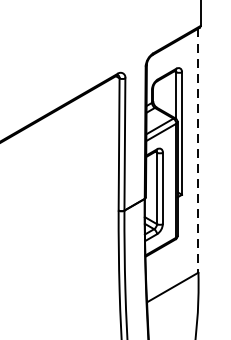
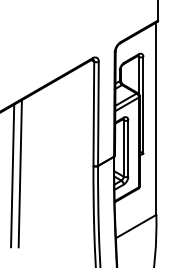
line: (198, 151) -> (156, 119), dashed -> solid
line: (24, 220) -> (19, 173), added
line: (15, 222) -> (12, 175), added

